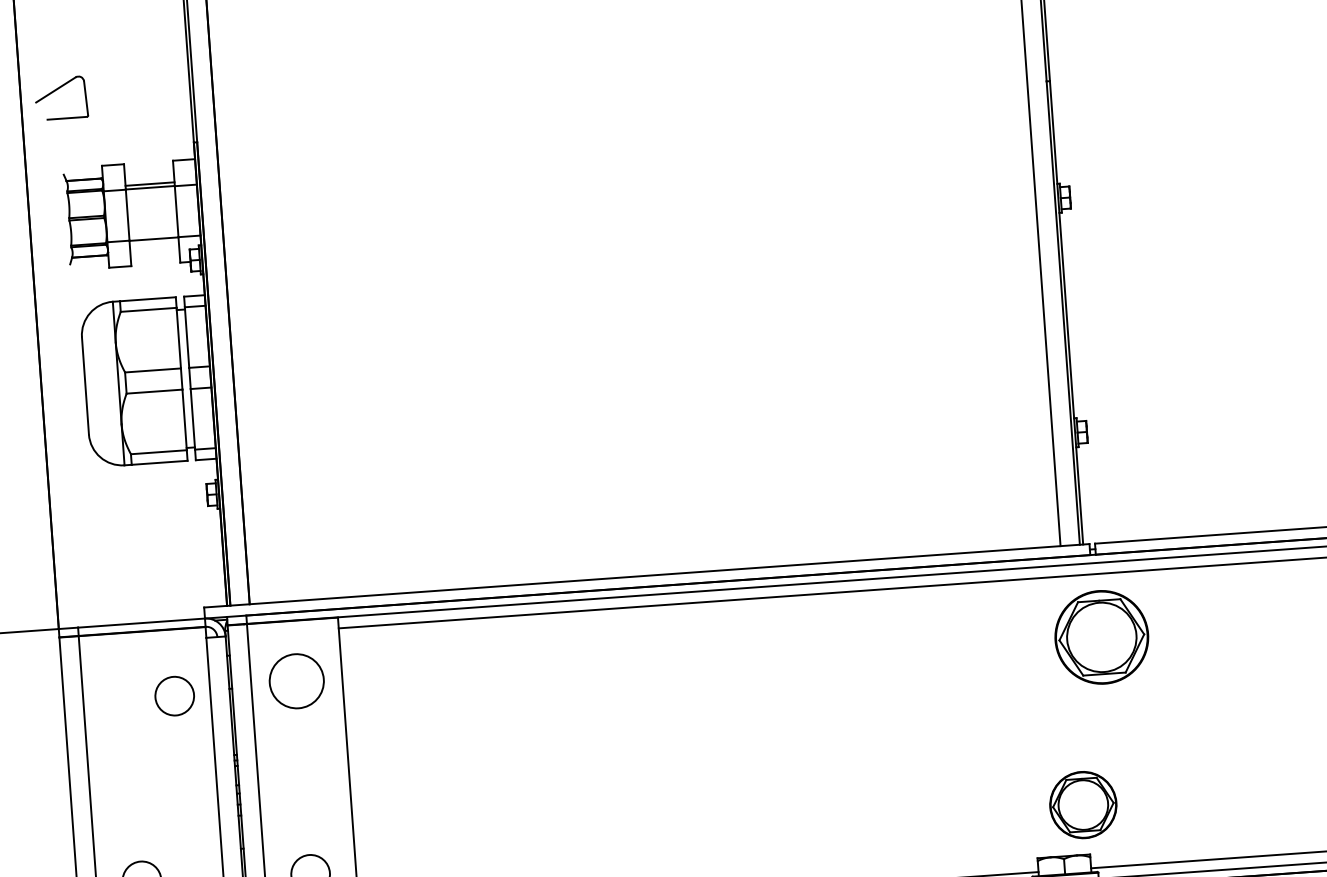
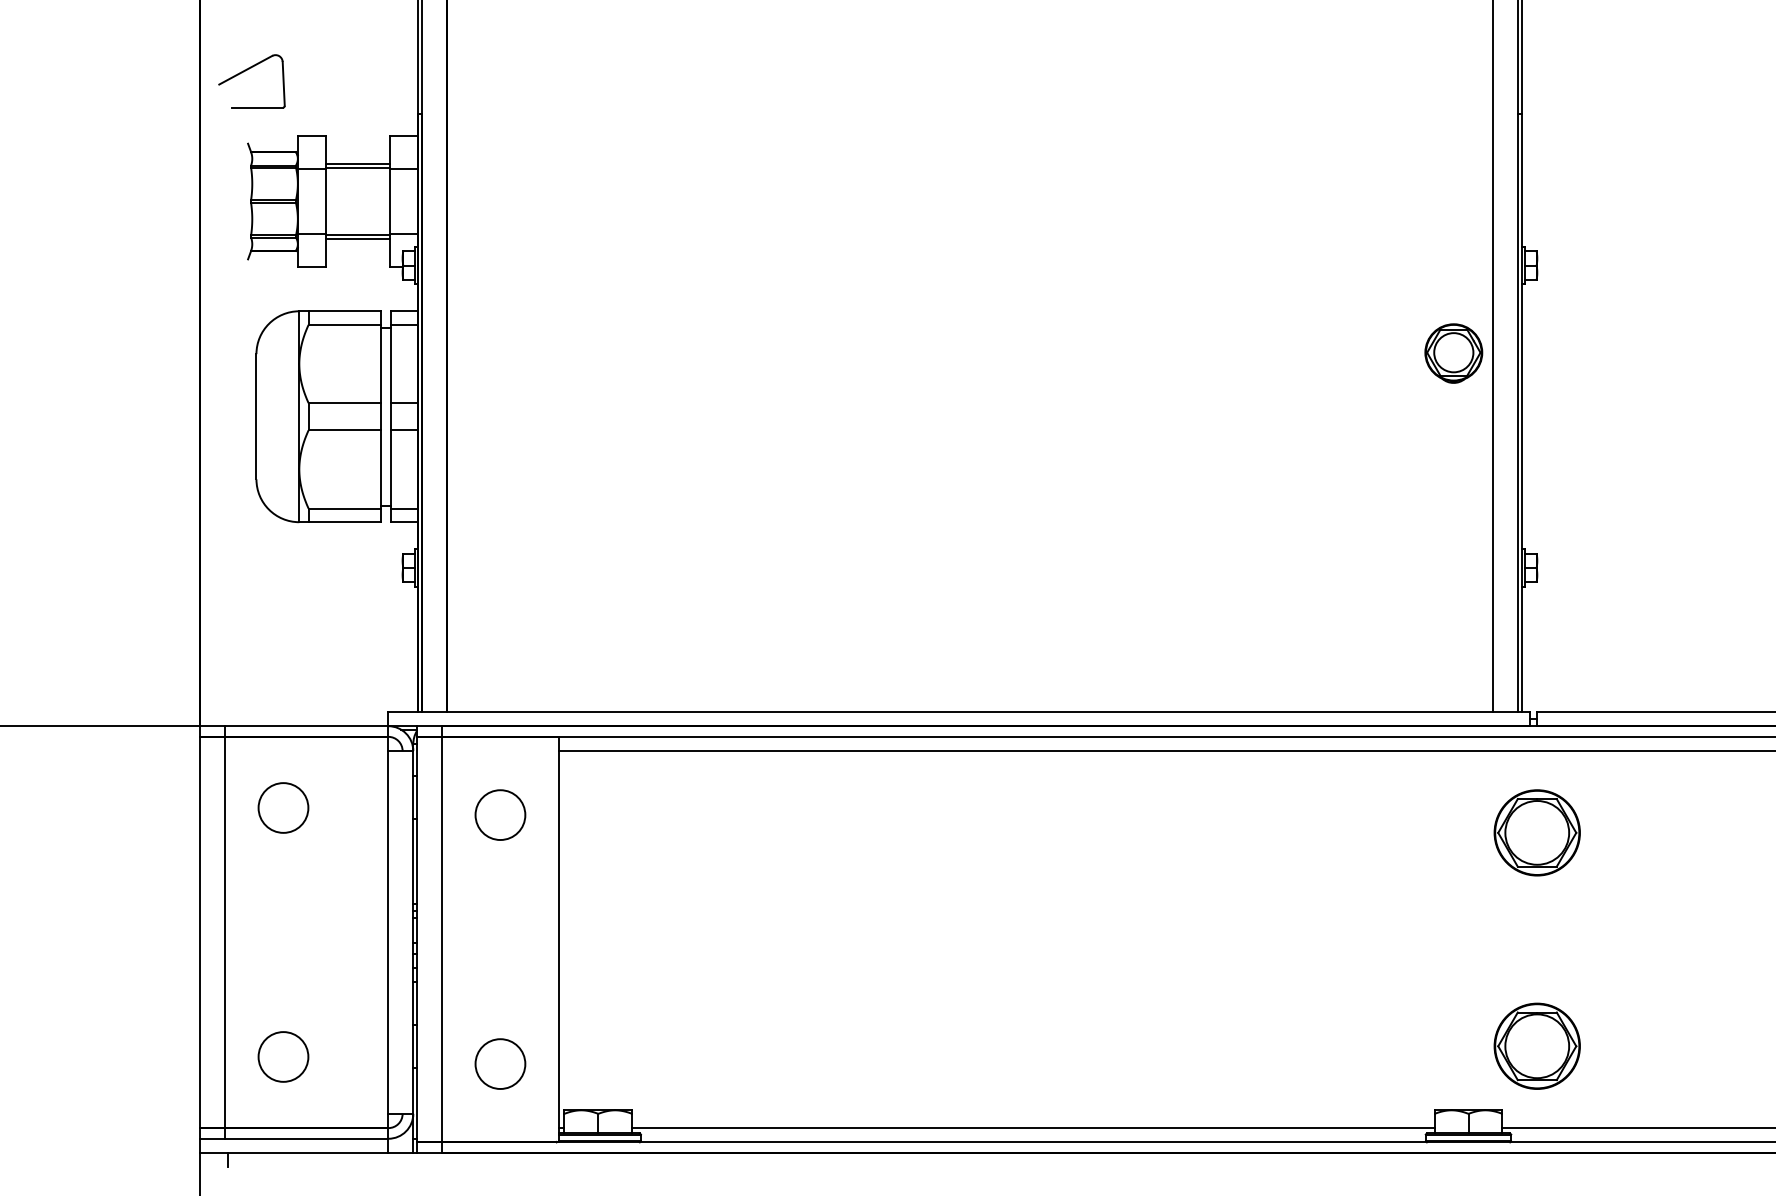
part: (55, 90) -> (245, 71), moved
line: (153, 242) -> (357, 239), added
part: (1010, 270) -> (1453, 353), added
part: (1101, 637) -> (1536, 832), size x0.71
circle: (296, 681) -> (500, 815), size x0.71
circle: (174, 695) -> (283, 807), moved
part: (1082, 804) -> (1536, 1045), moved

